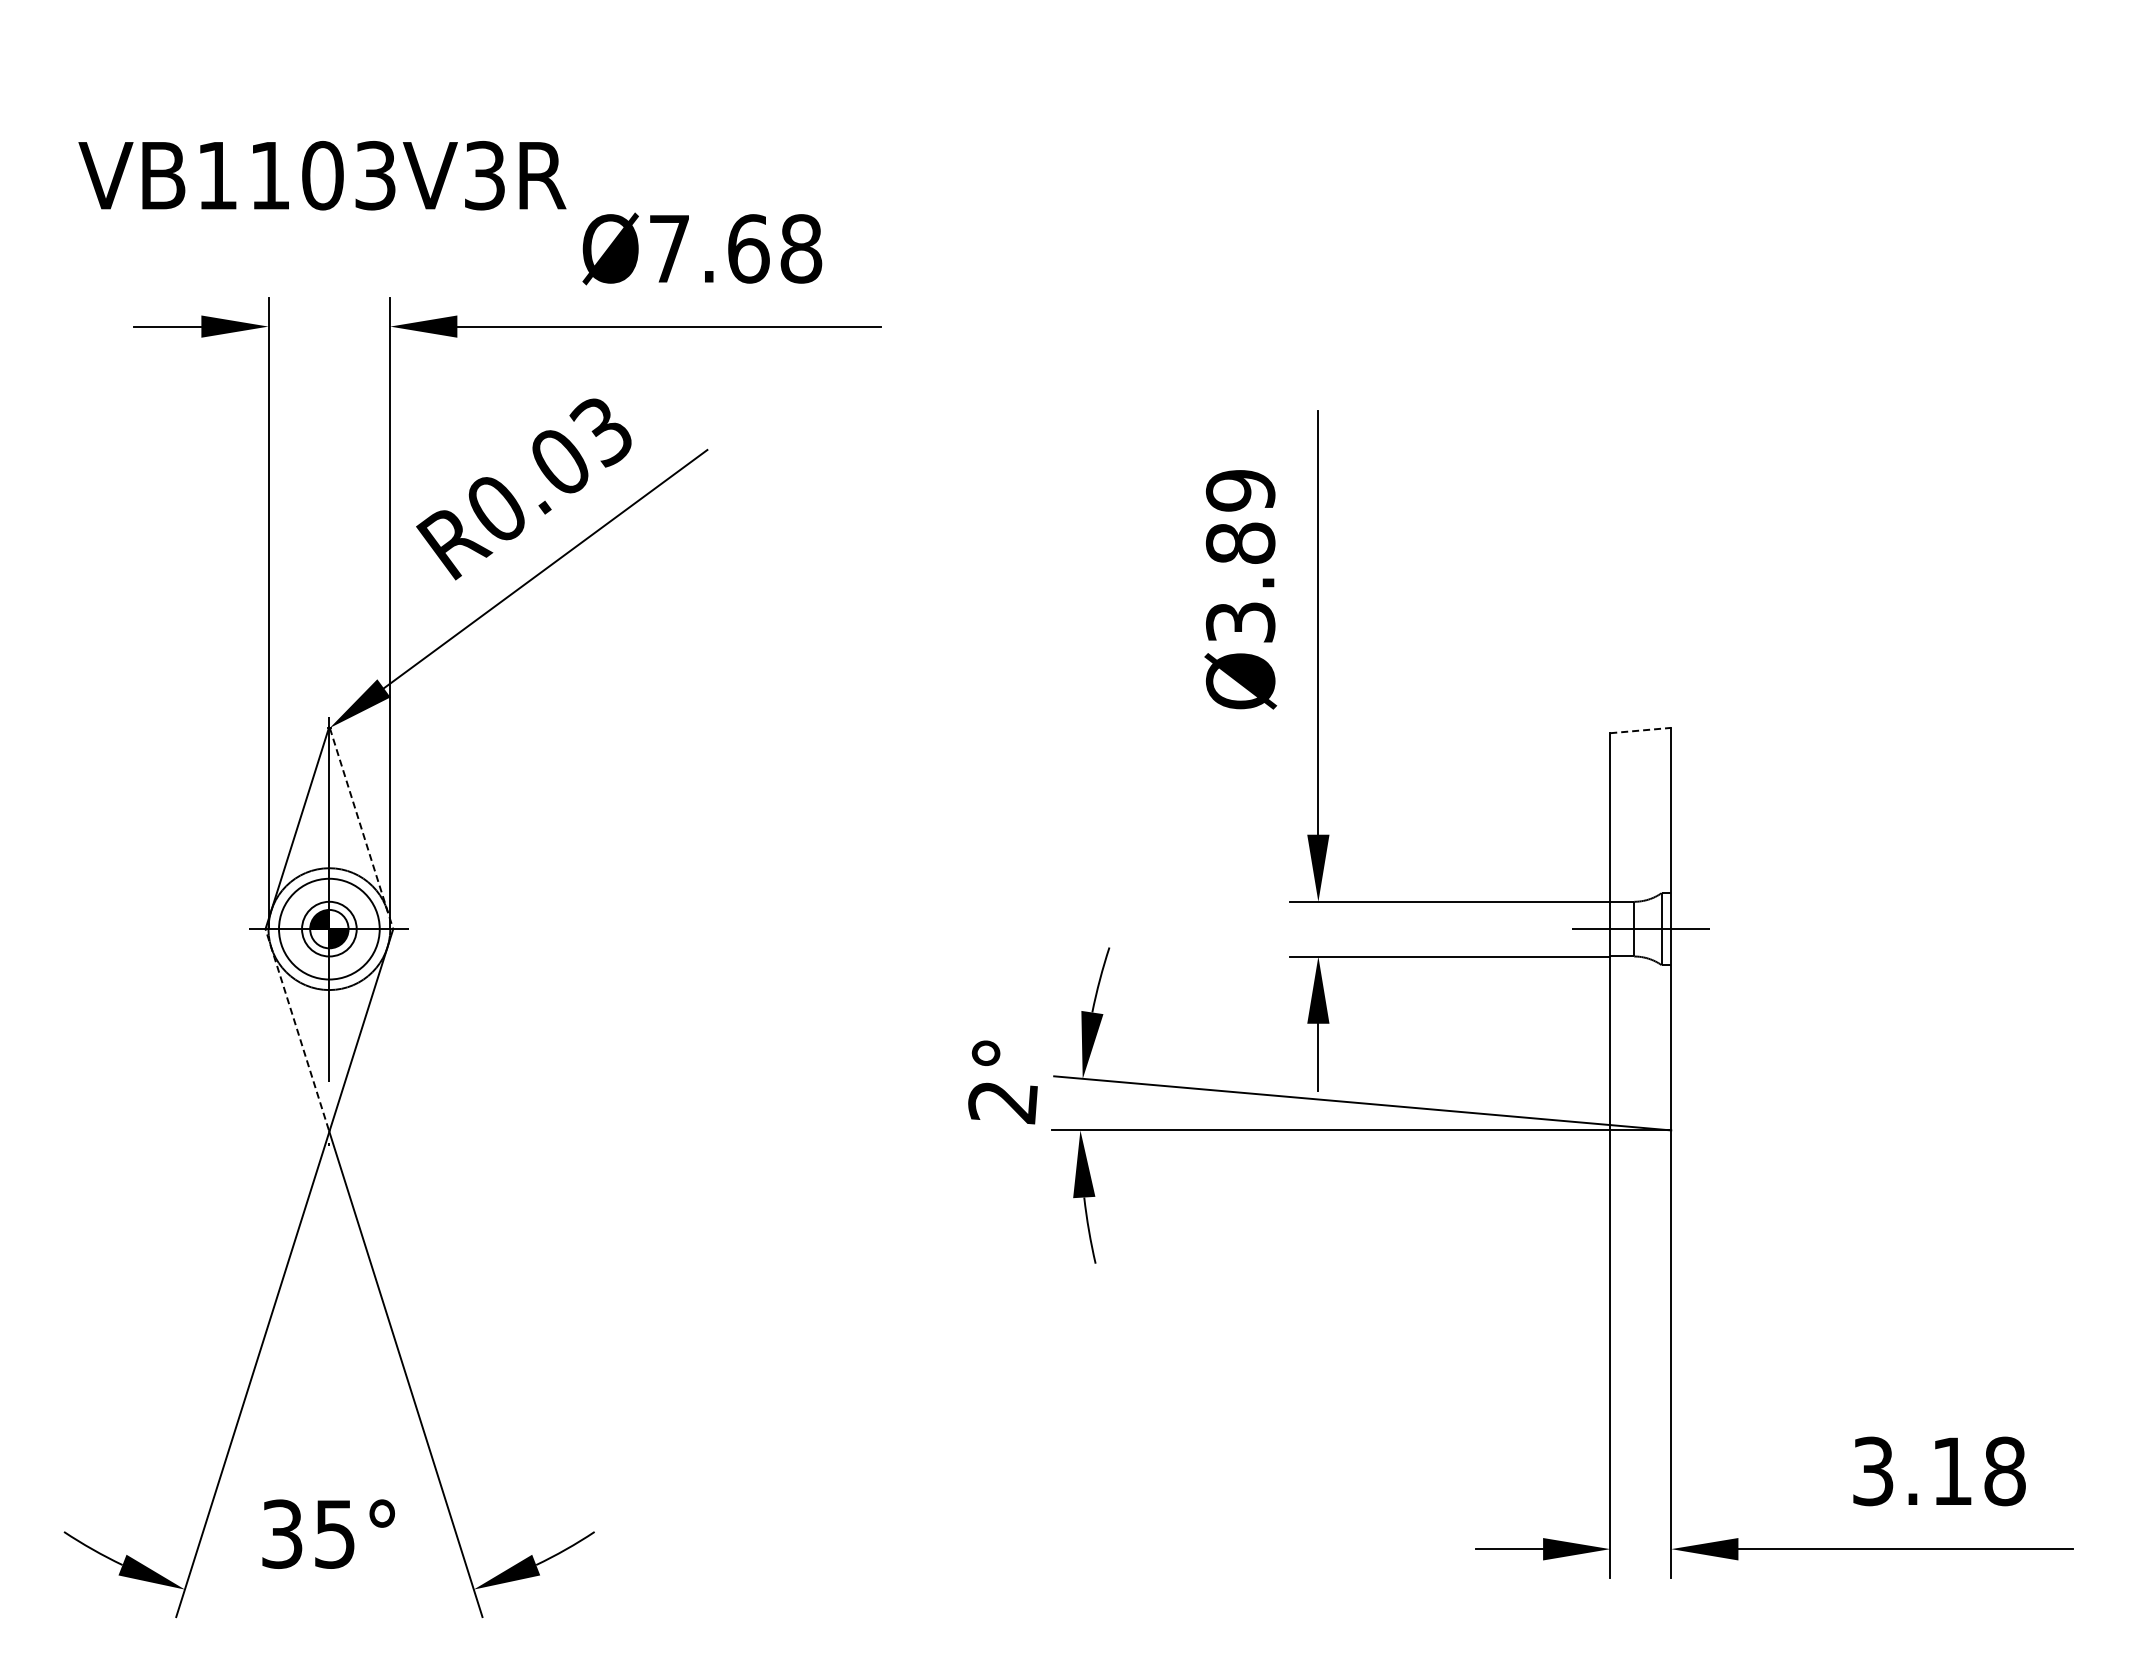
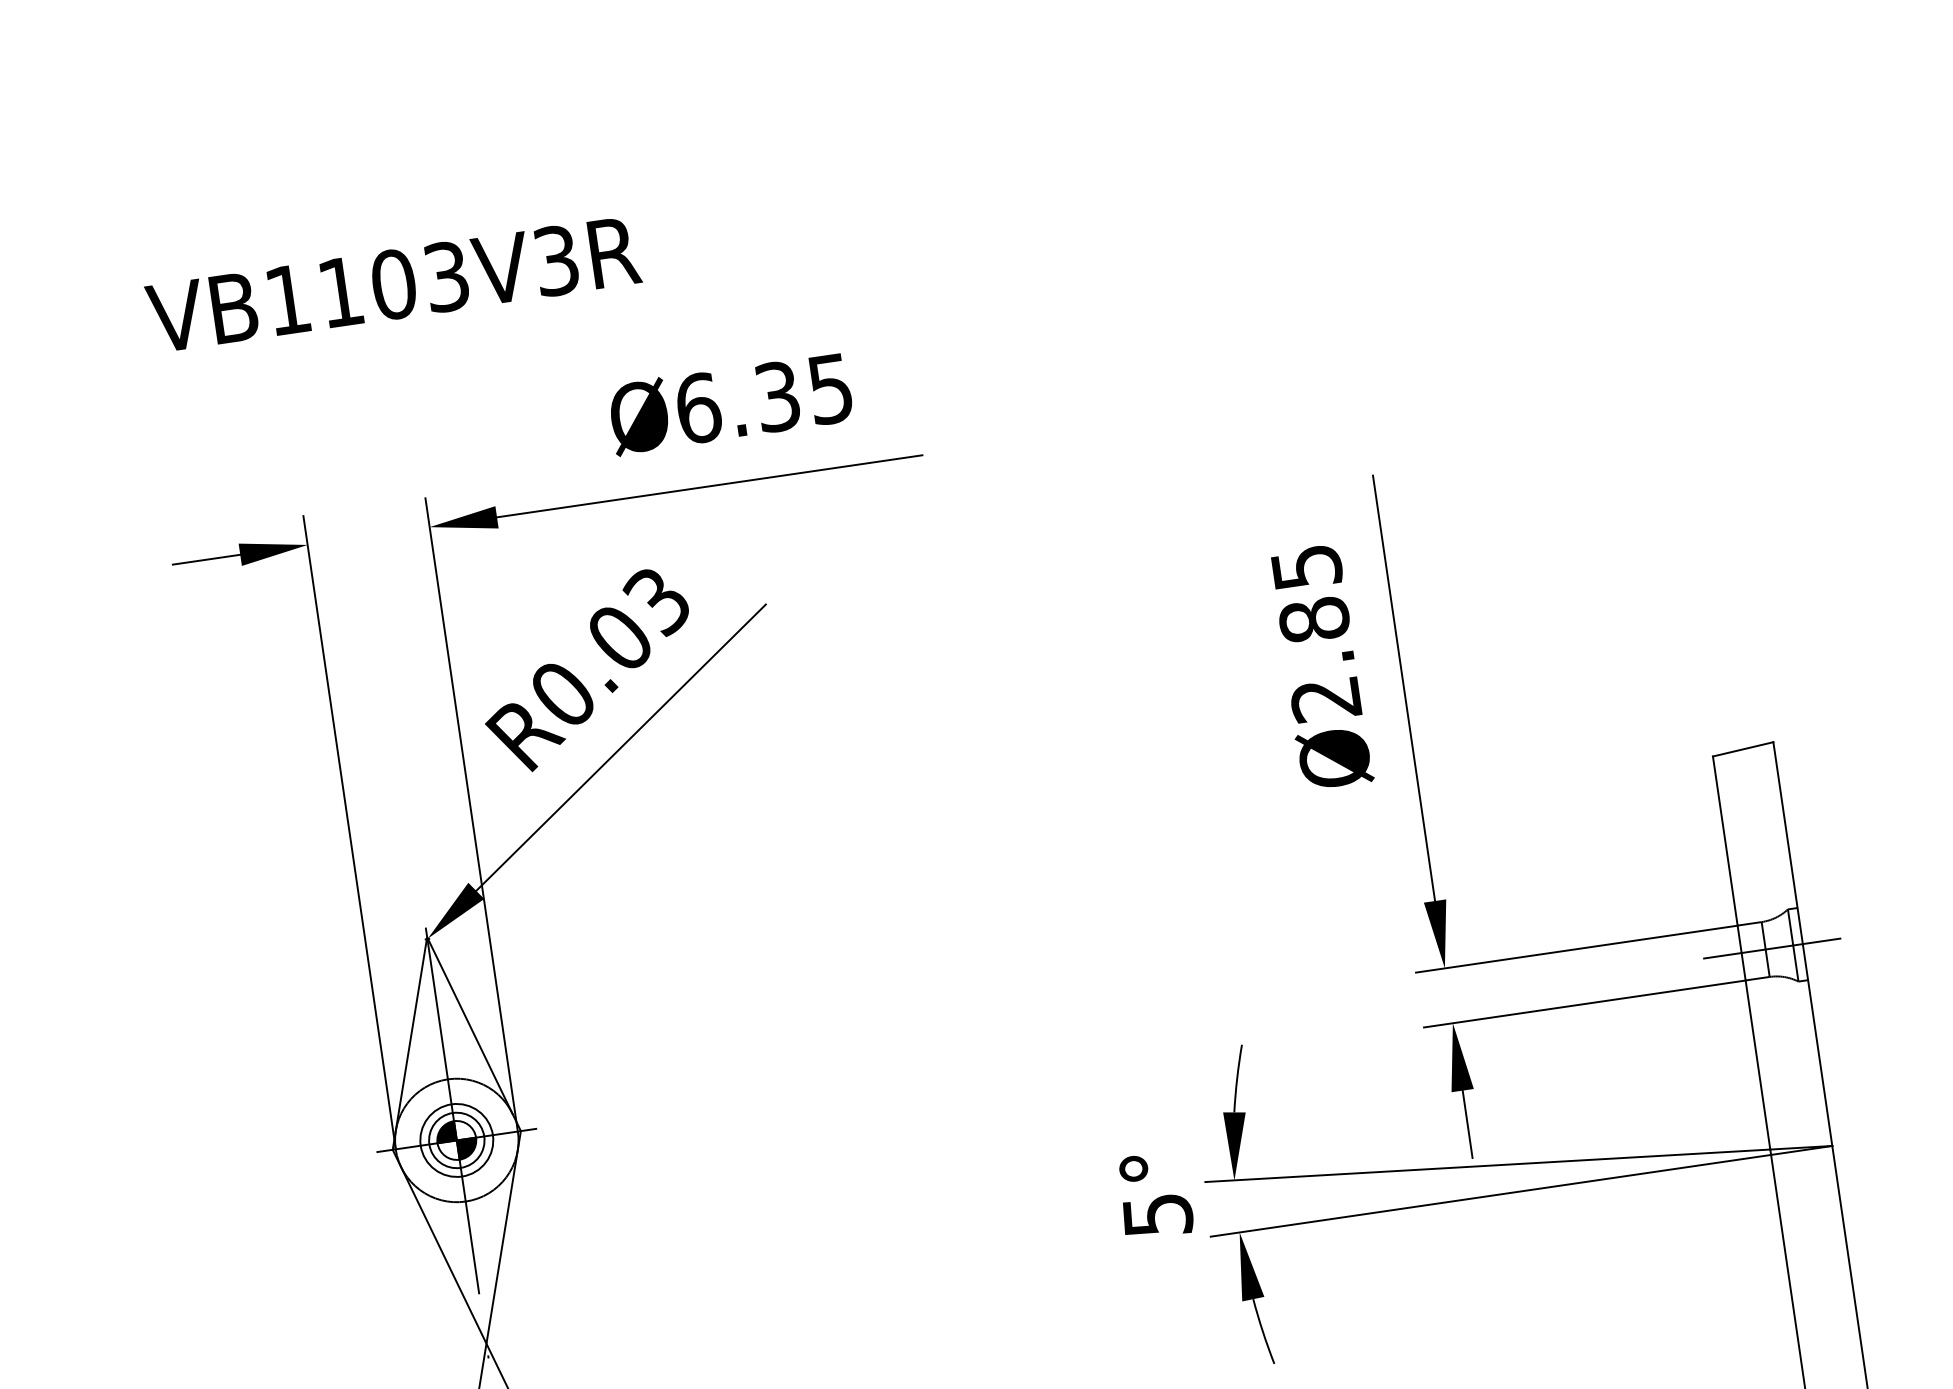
text: (322, 175) -> (393, 284), moved
text: (735, 248) -> (764, 398), Ø7.68 -> Ø6.35
text: (1240, 556) -> (1316, 633), Ø3.89 -> Ø2.85
line: (1640, 730) -> (1742, 749), dashed -> solid
line: (361, 829) -> (474, 1035), dashed -> solid
circle: (329, 929) -> (456, 1140), size x0.71
line: (297, 1029) -> (439, 1245), dashed -> solid
text: (1002, 1103) -> (1157, 1216), 2° -> 5°

